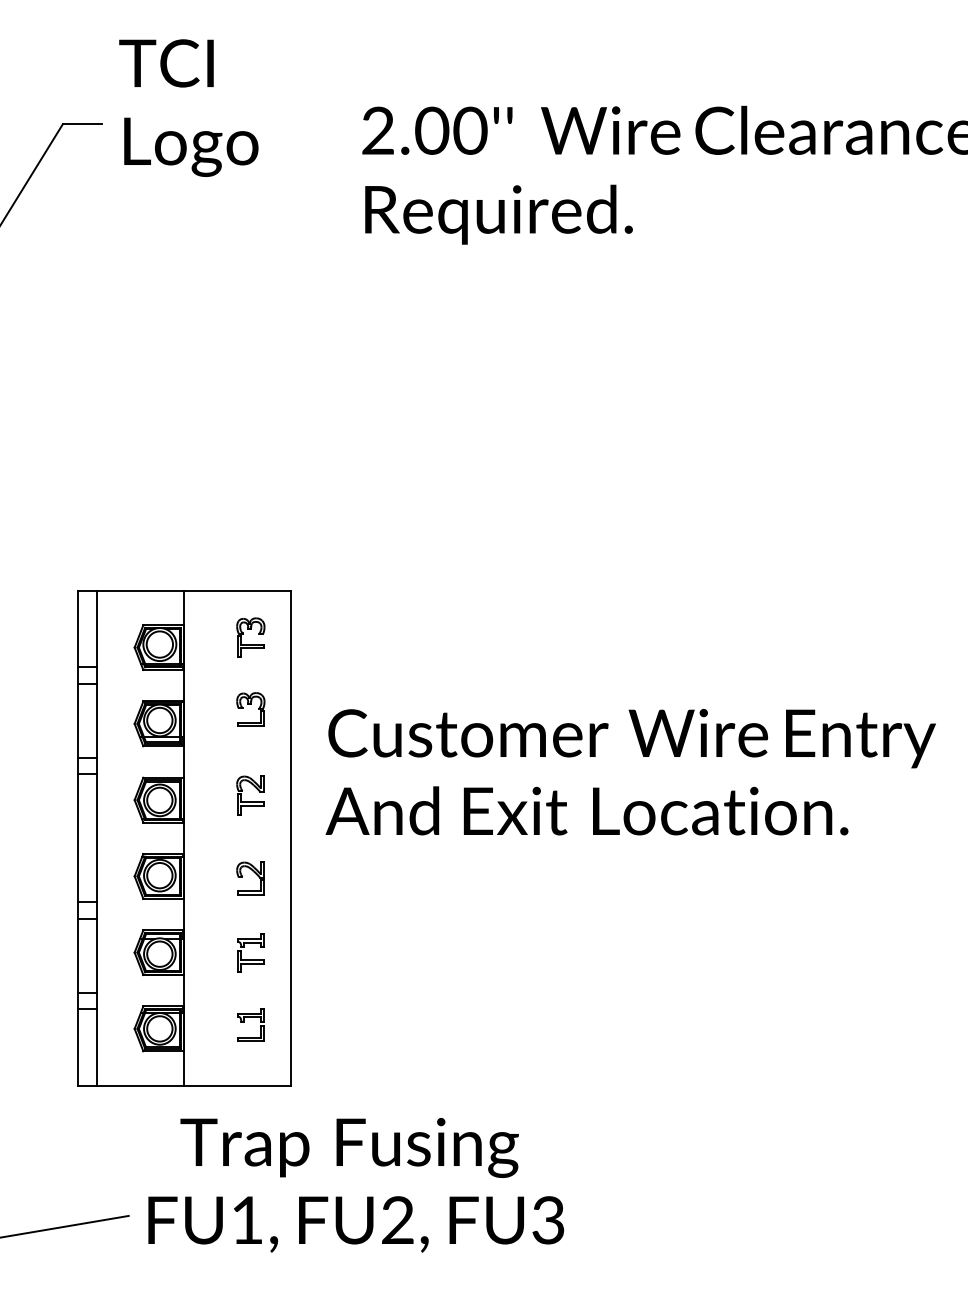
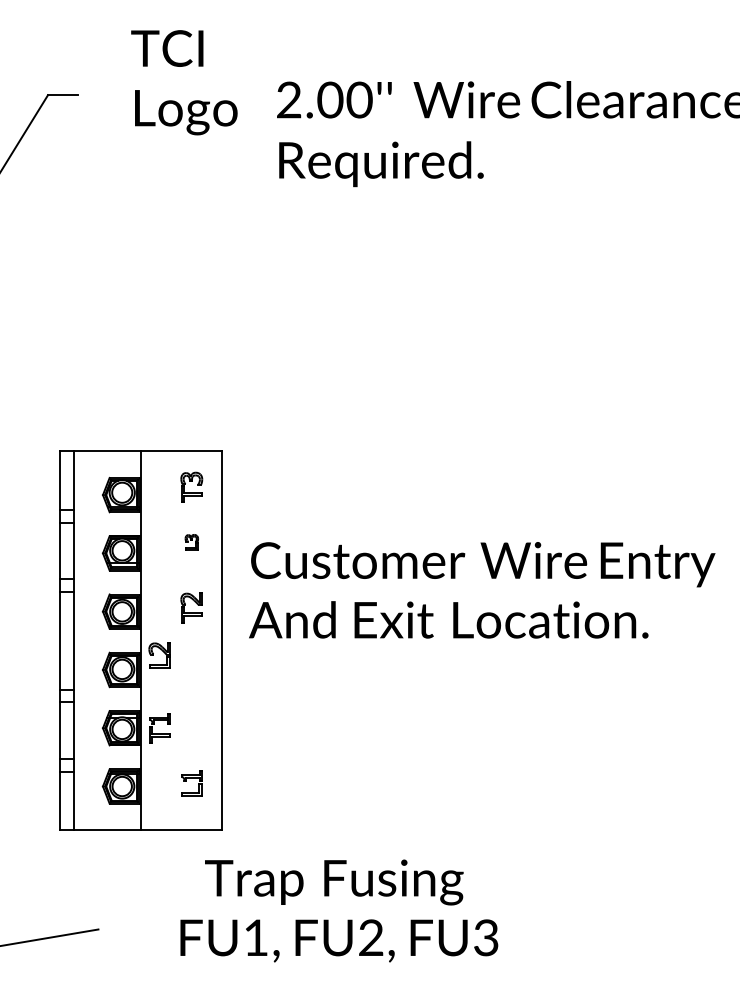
text: (188, 107) -> (184, 82), moved
part: (250, 709) -> (191, 542), size x0.6
part: (250, 878) -> (159, 655), moved
part: (250, 952) -> (159, 728), moved
text: (356, 1184) -> (339, 910), moved

